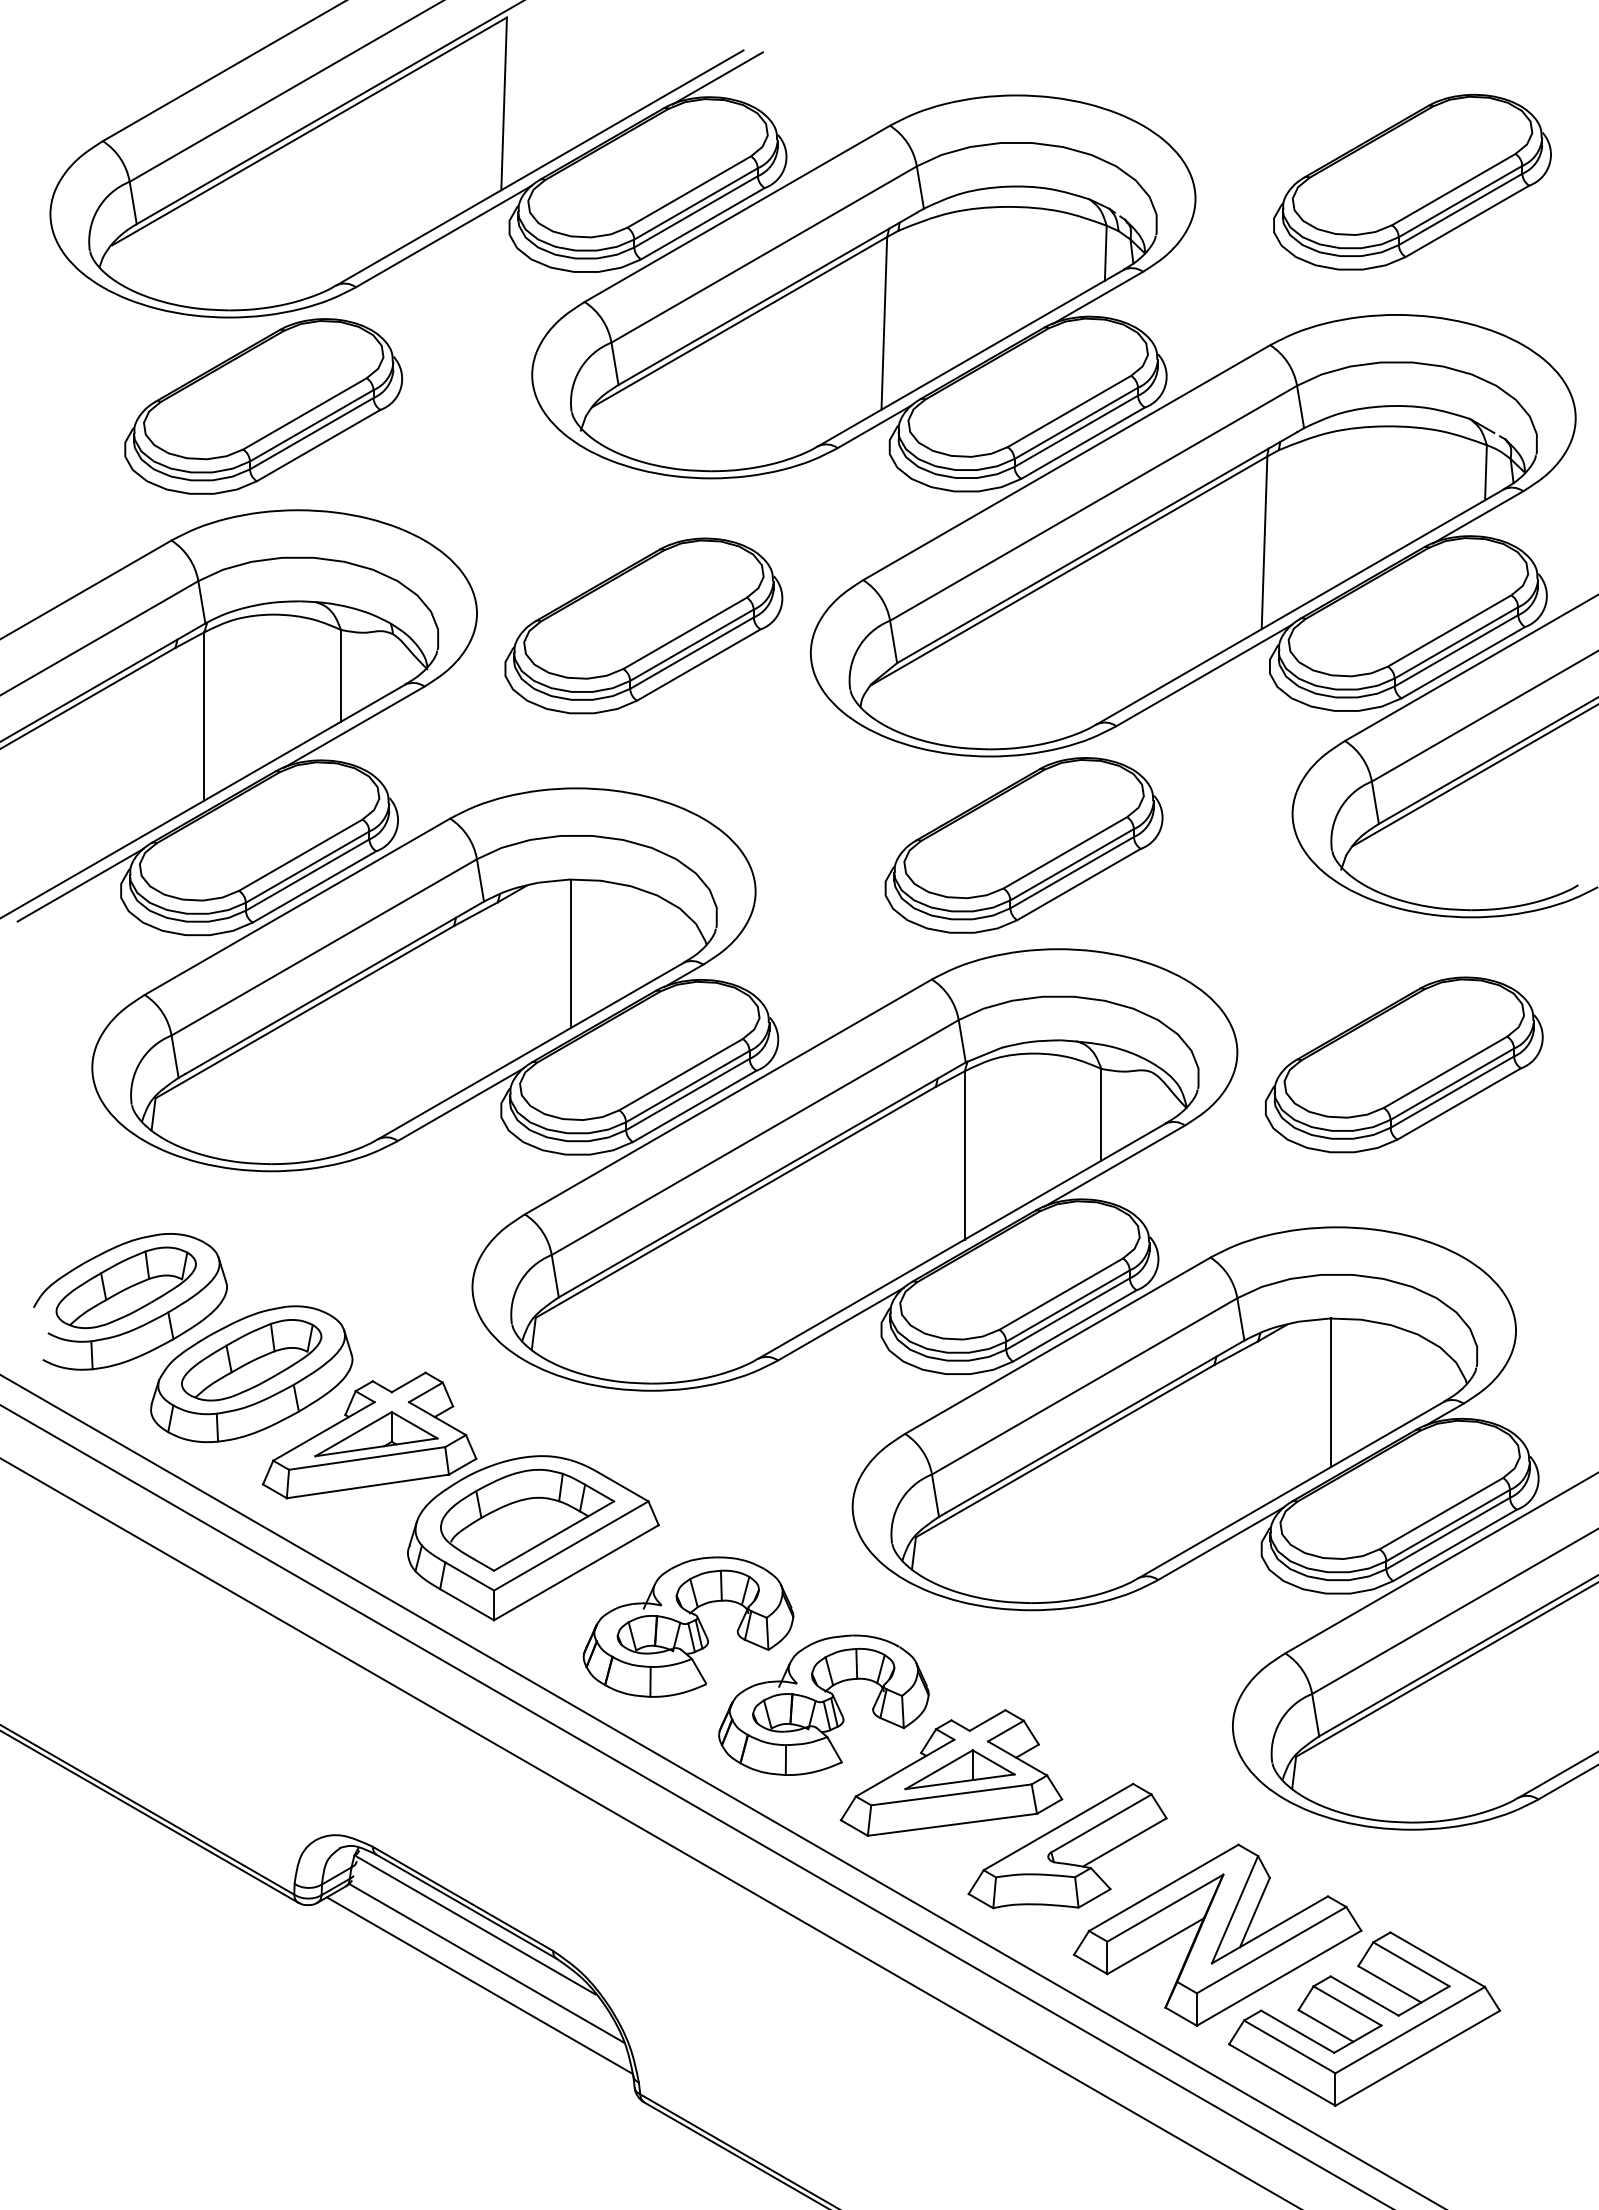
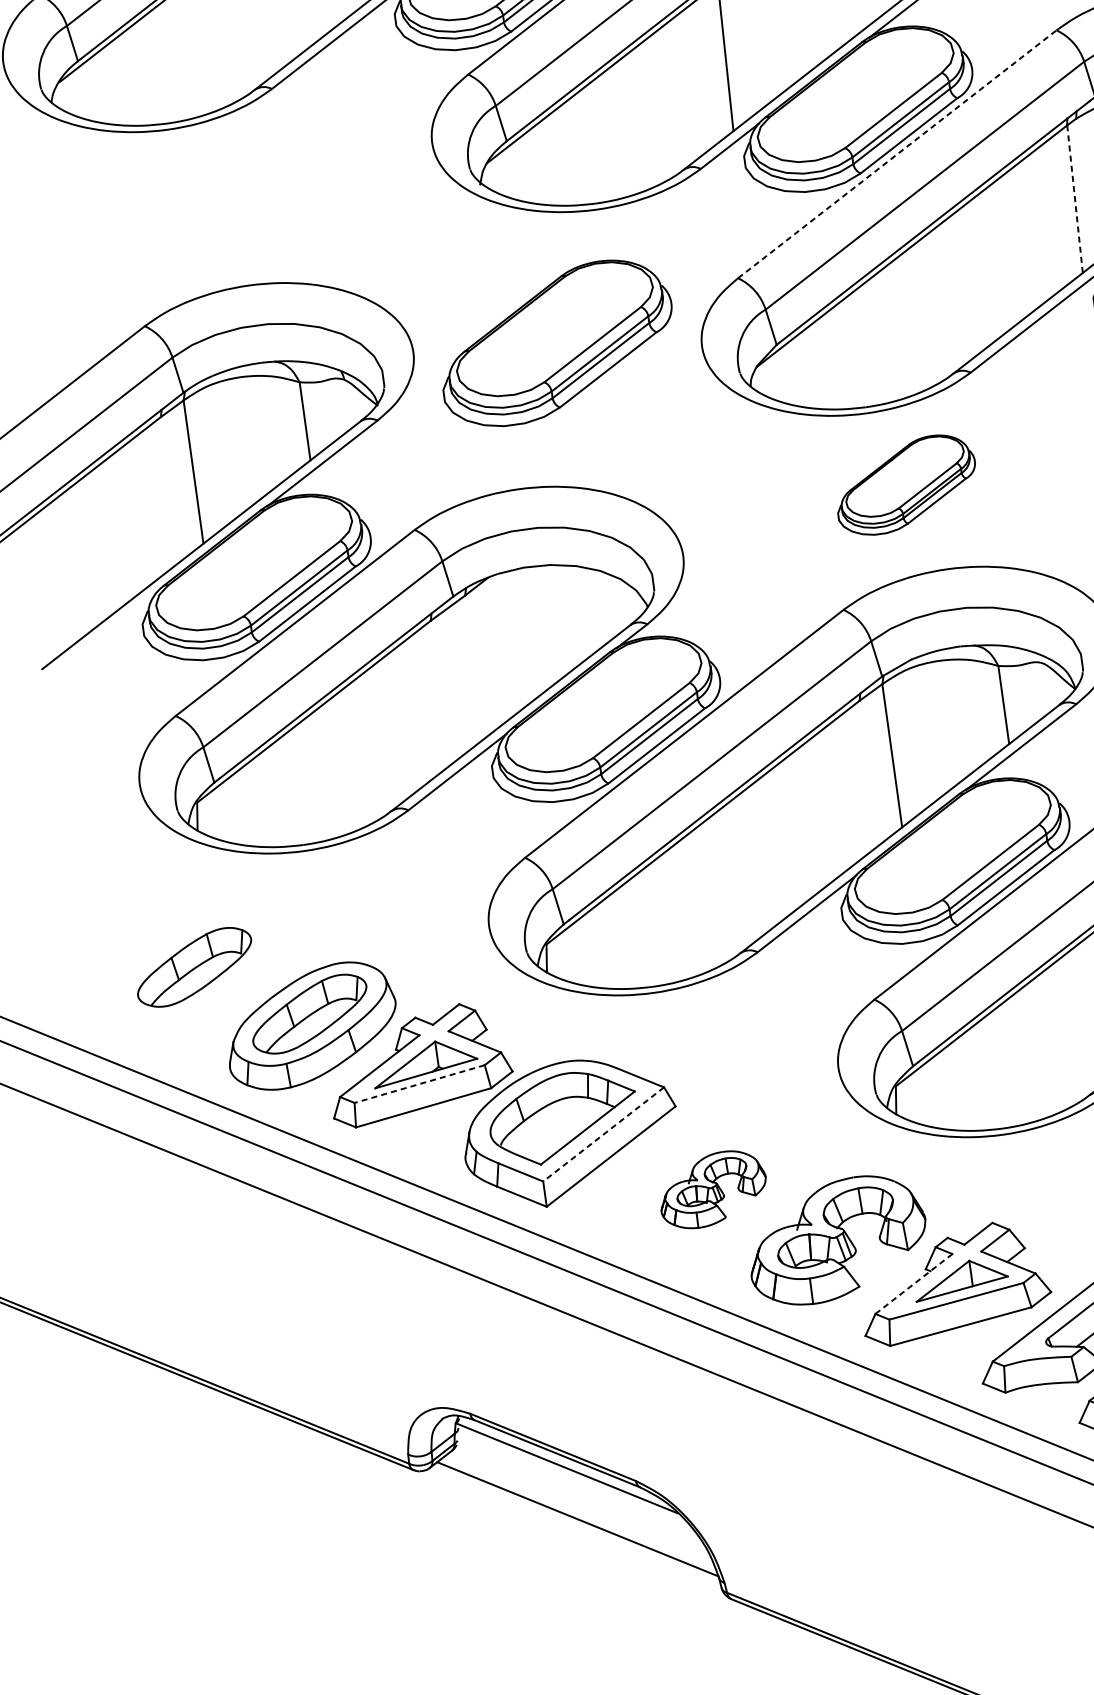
part: (263, 406) -> (207, 201), removed
line: (1066, 462) -> (897, 154), solid -> dashed
line: (1264, 542) -> (1074, 198), solid -> dashed
part: (1023, 845) -> (905, 485), size x0.6
line: (80, 884) -> (108, 629), removed
line: (570, 953) -> (533, 630), removed
part: (142, 1324) -> (212, 996), removed
line: (367, 1458) -> (419, 1084), solid -> dashed
line: (570, 1546) -> (603, 1134), solid -> dashed
part: (688, 1626) -> (712, 1189), size x0.6
line: (905, 1768) -> (914, 1284), solid -> dashed
line: (486, 1963) -> (580, 1499), removed

